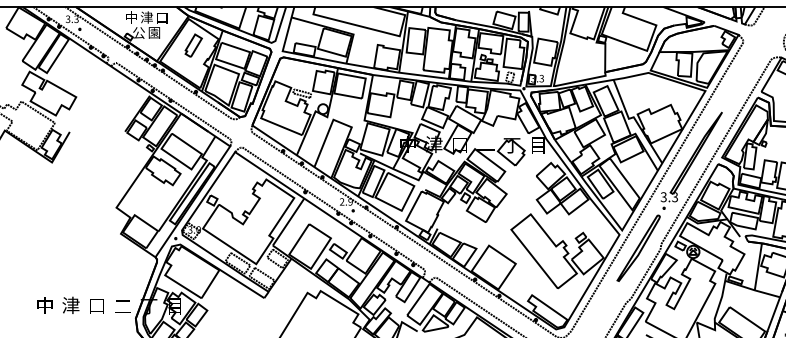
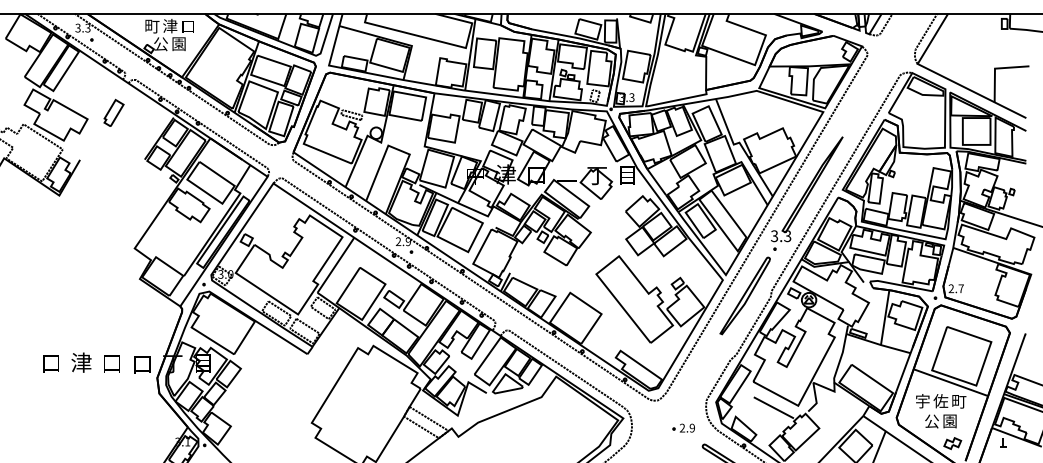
text: (131, 17) -> (152, 26), 中 -> 町
part: (193, 45) -> (113, 112), moved
text: (44, 305) -> (50, 362), 中 -> 口
text: (123, 306) -> (142, 364), 二 -> 口

